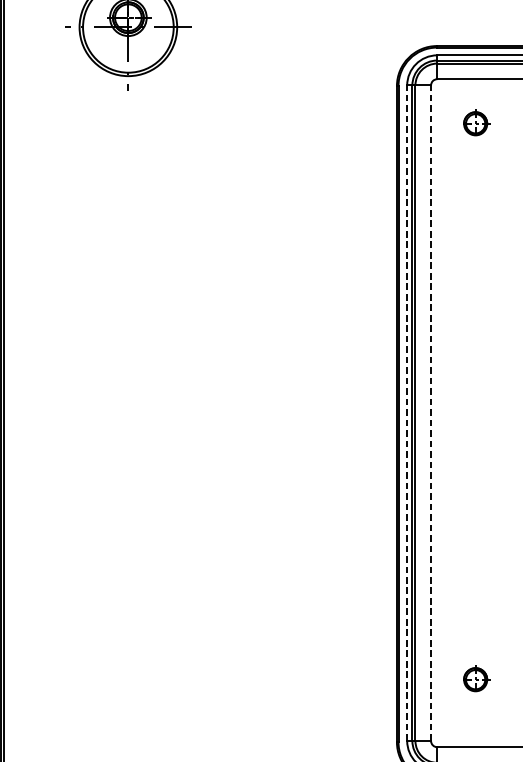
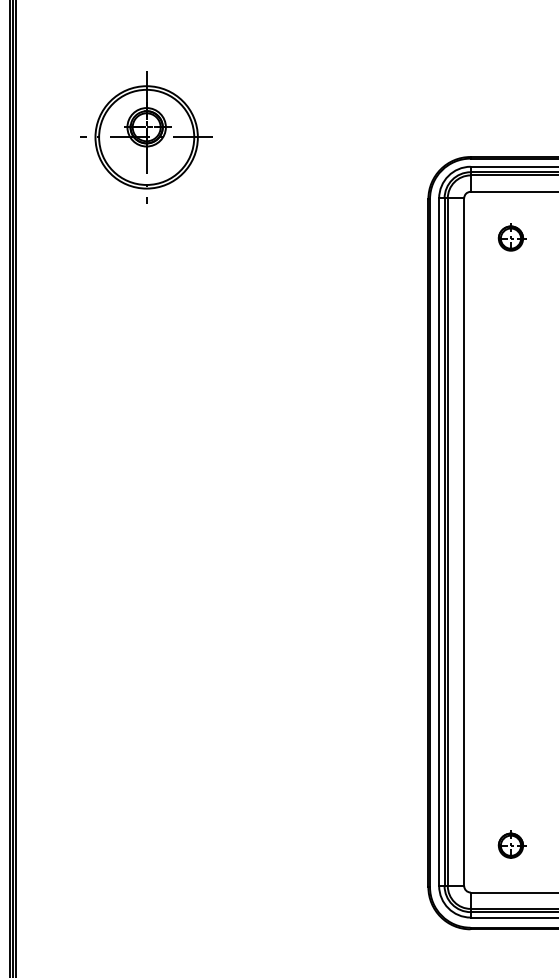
line: (407, 413) -> (439, 542), dashed -> solid
line: (431, 413) -> (464, 542), dashed -> solid
part: (476, 678) -> (511, 844), moved

